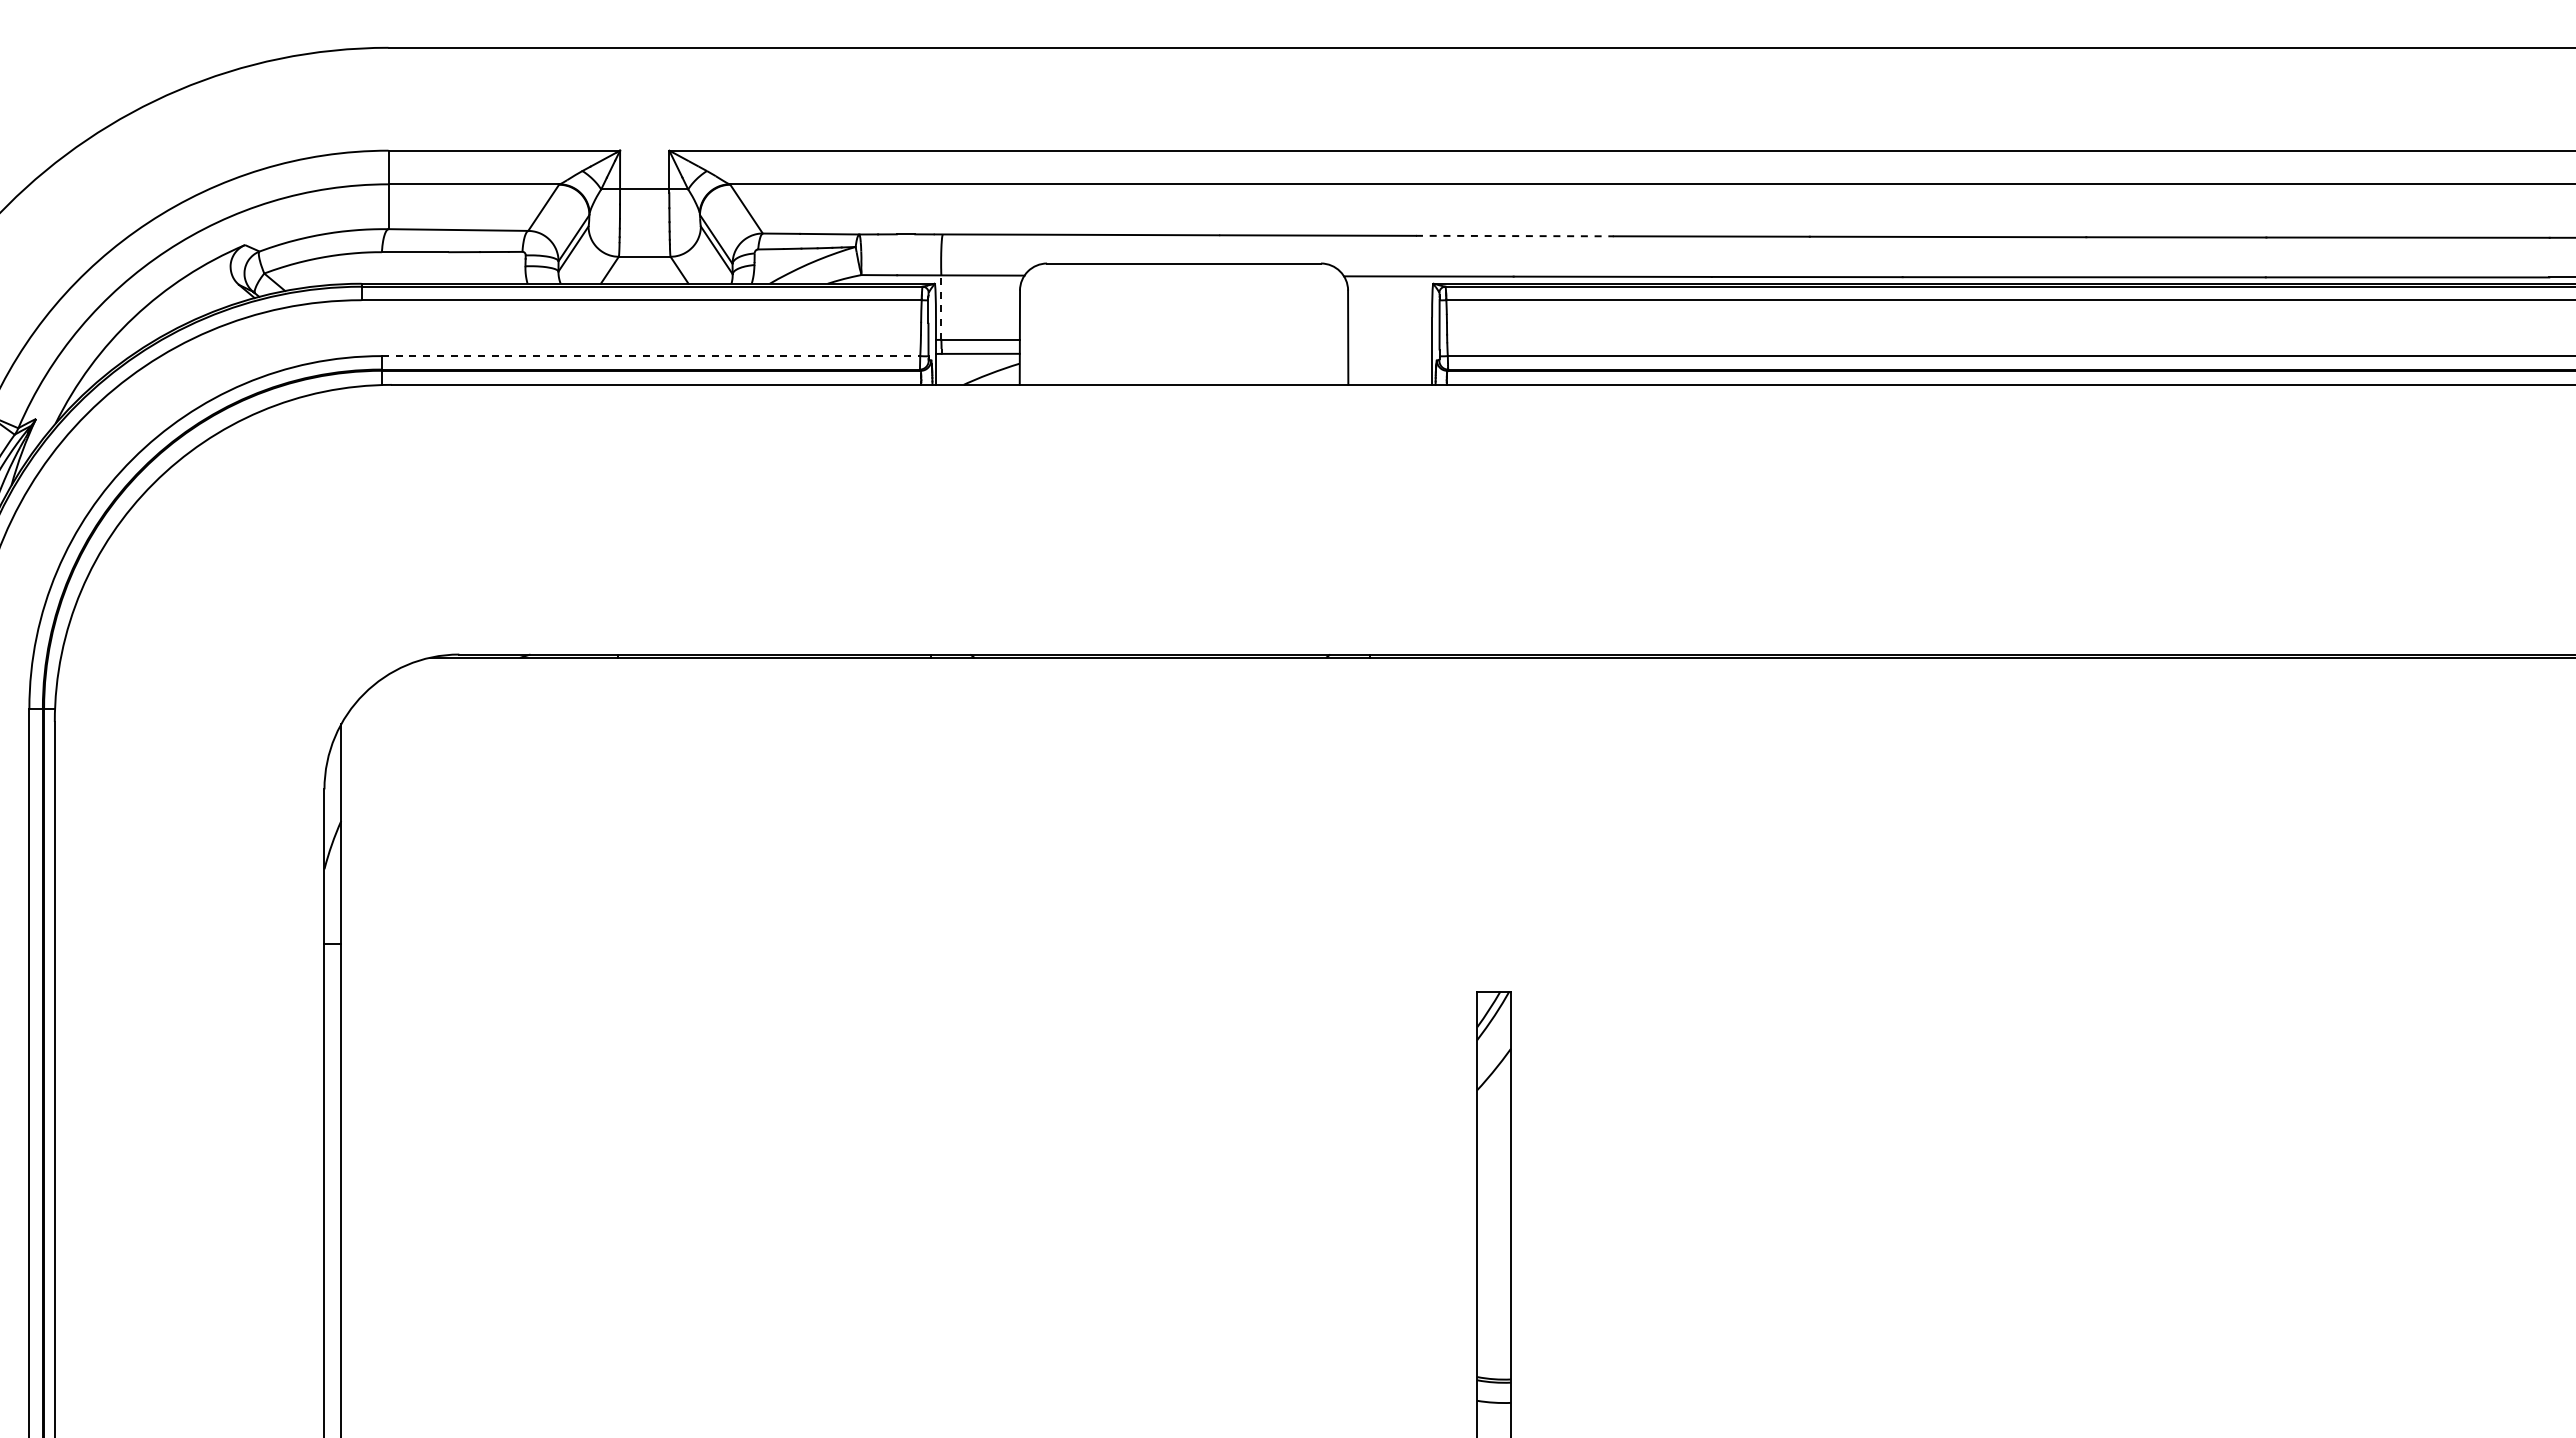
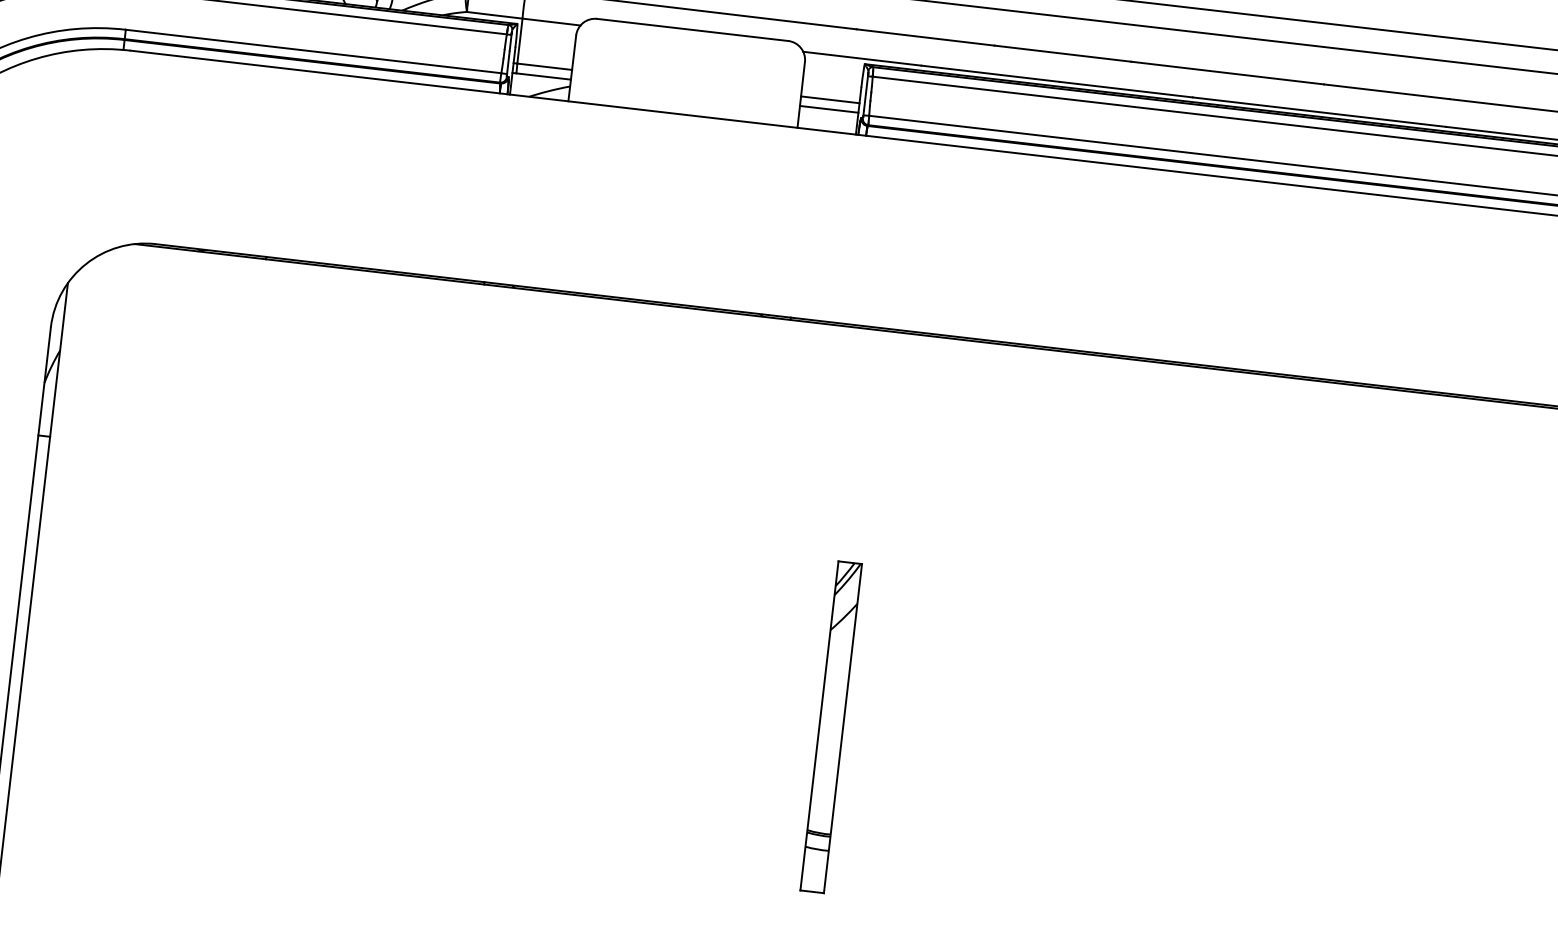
line: (1514, 236) -> (925, 37), dashed -> solid
line: (941, 307) -> (520, 41), dashed -> solid
line: (1390, 339) -> (830, 99), added
line: (1390, 353) -> (829, 109), added
line: (651, 356) -> (313, 51), dashed -> solid

